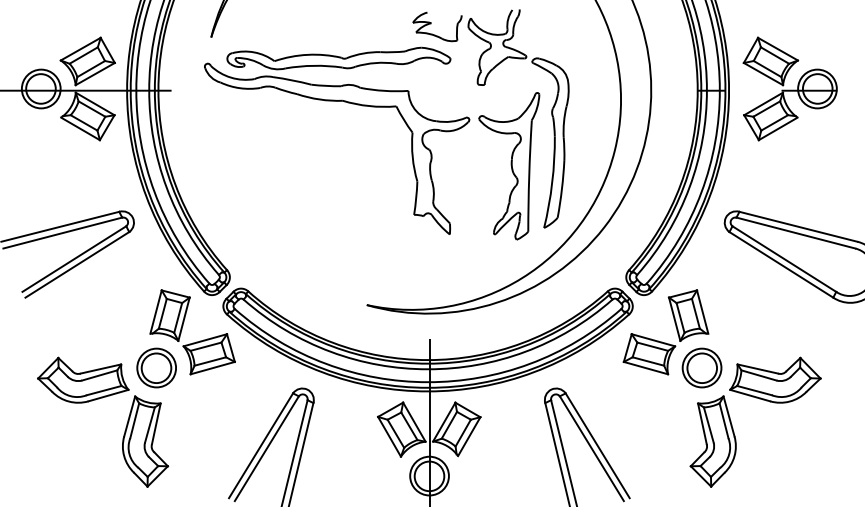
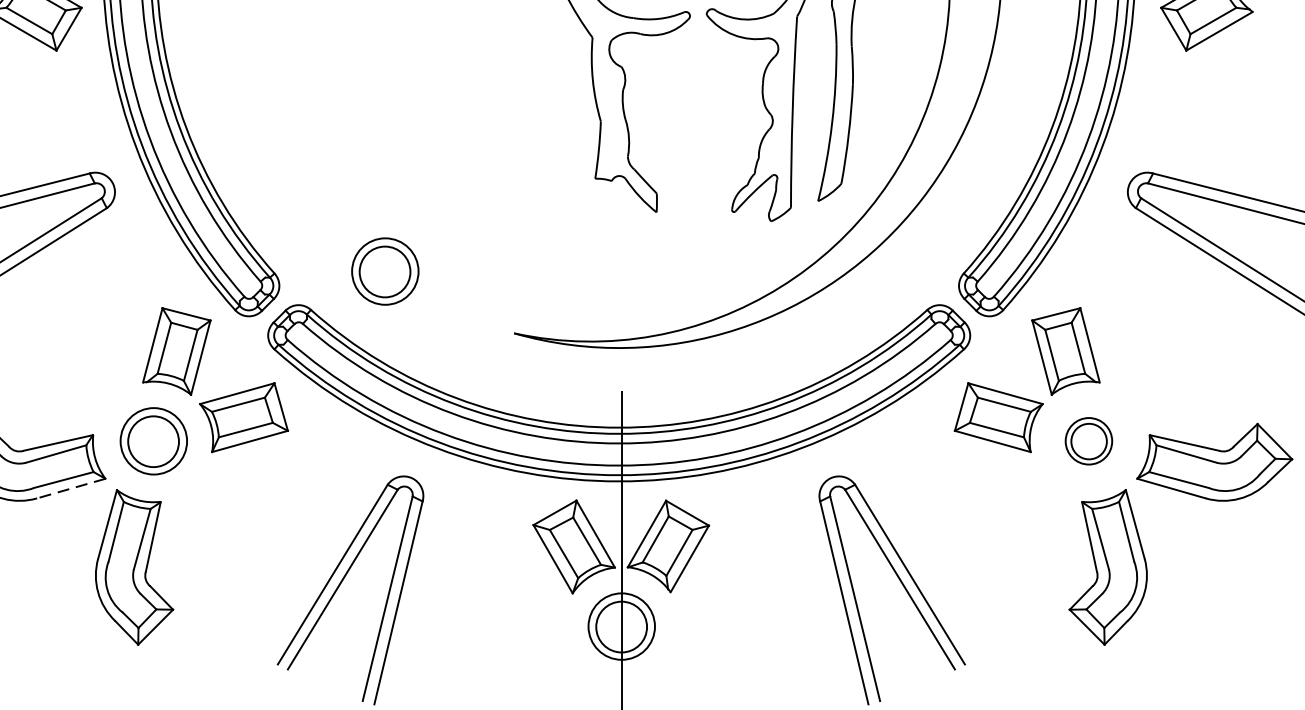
part: (291, 268) -> (385, 270), added
part: (701, 367) -> (1088, 440), size x0.7
line: (108, 395) -> (71, 488), solid -> dashed

